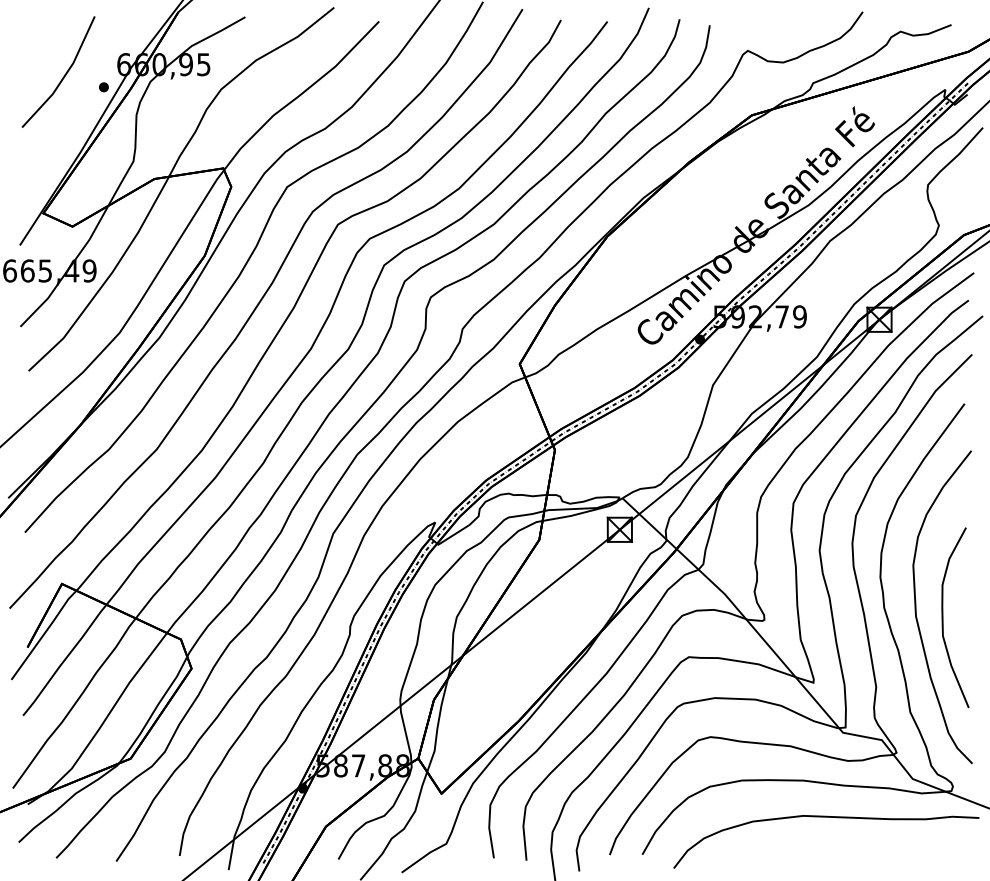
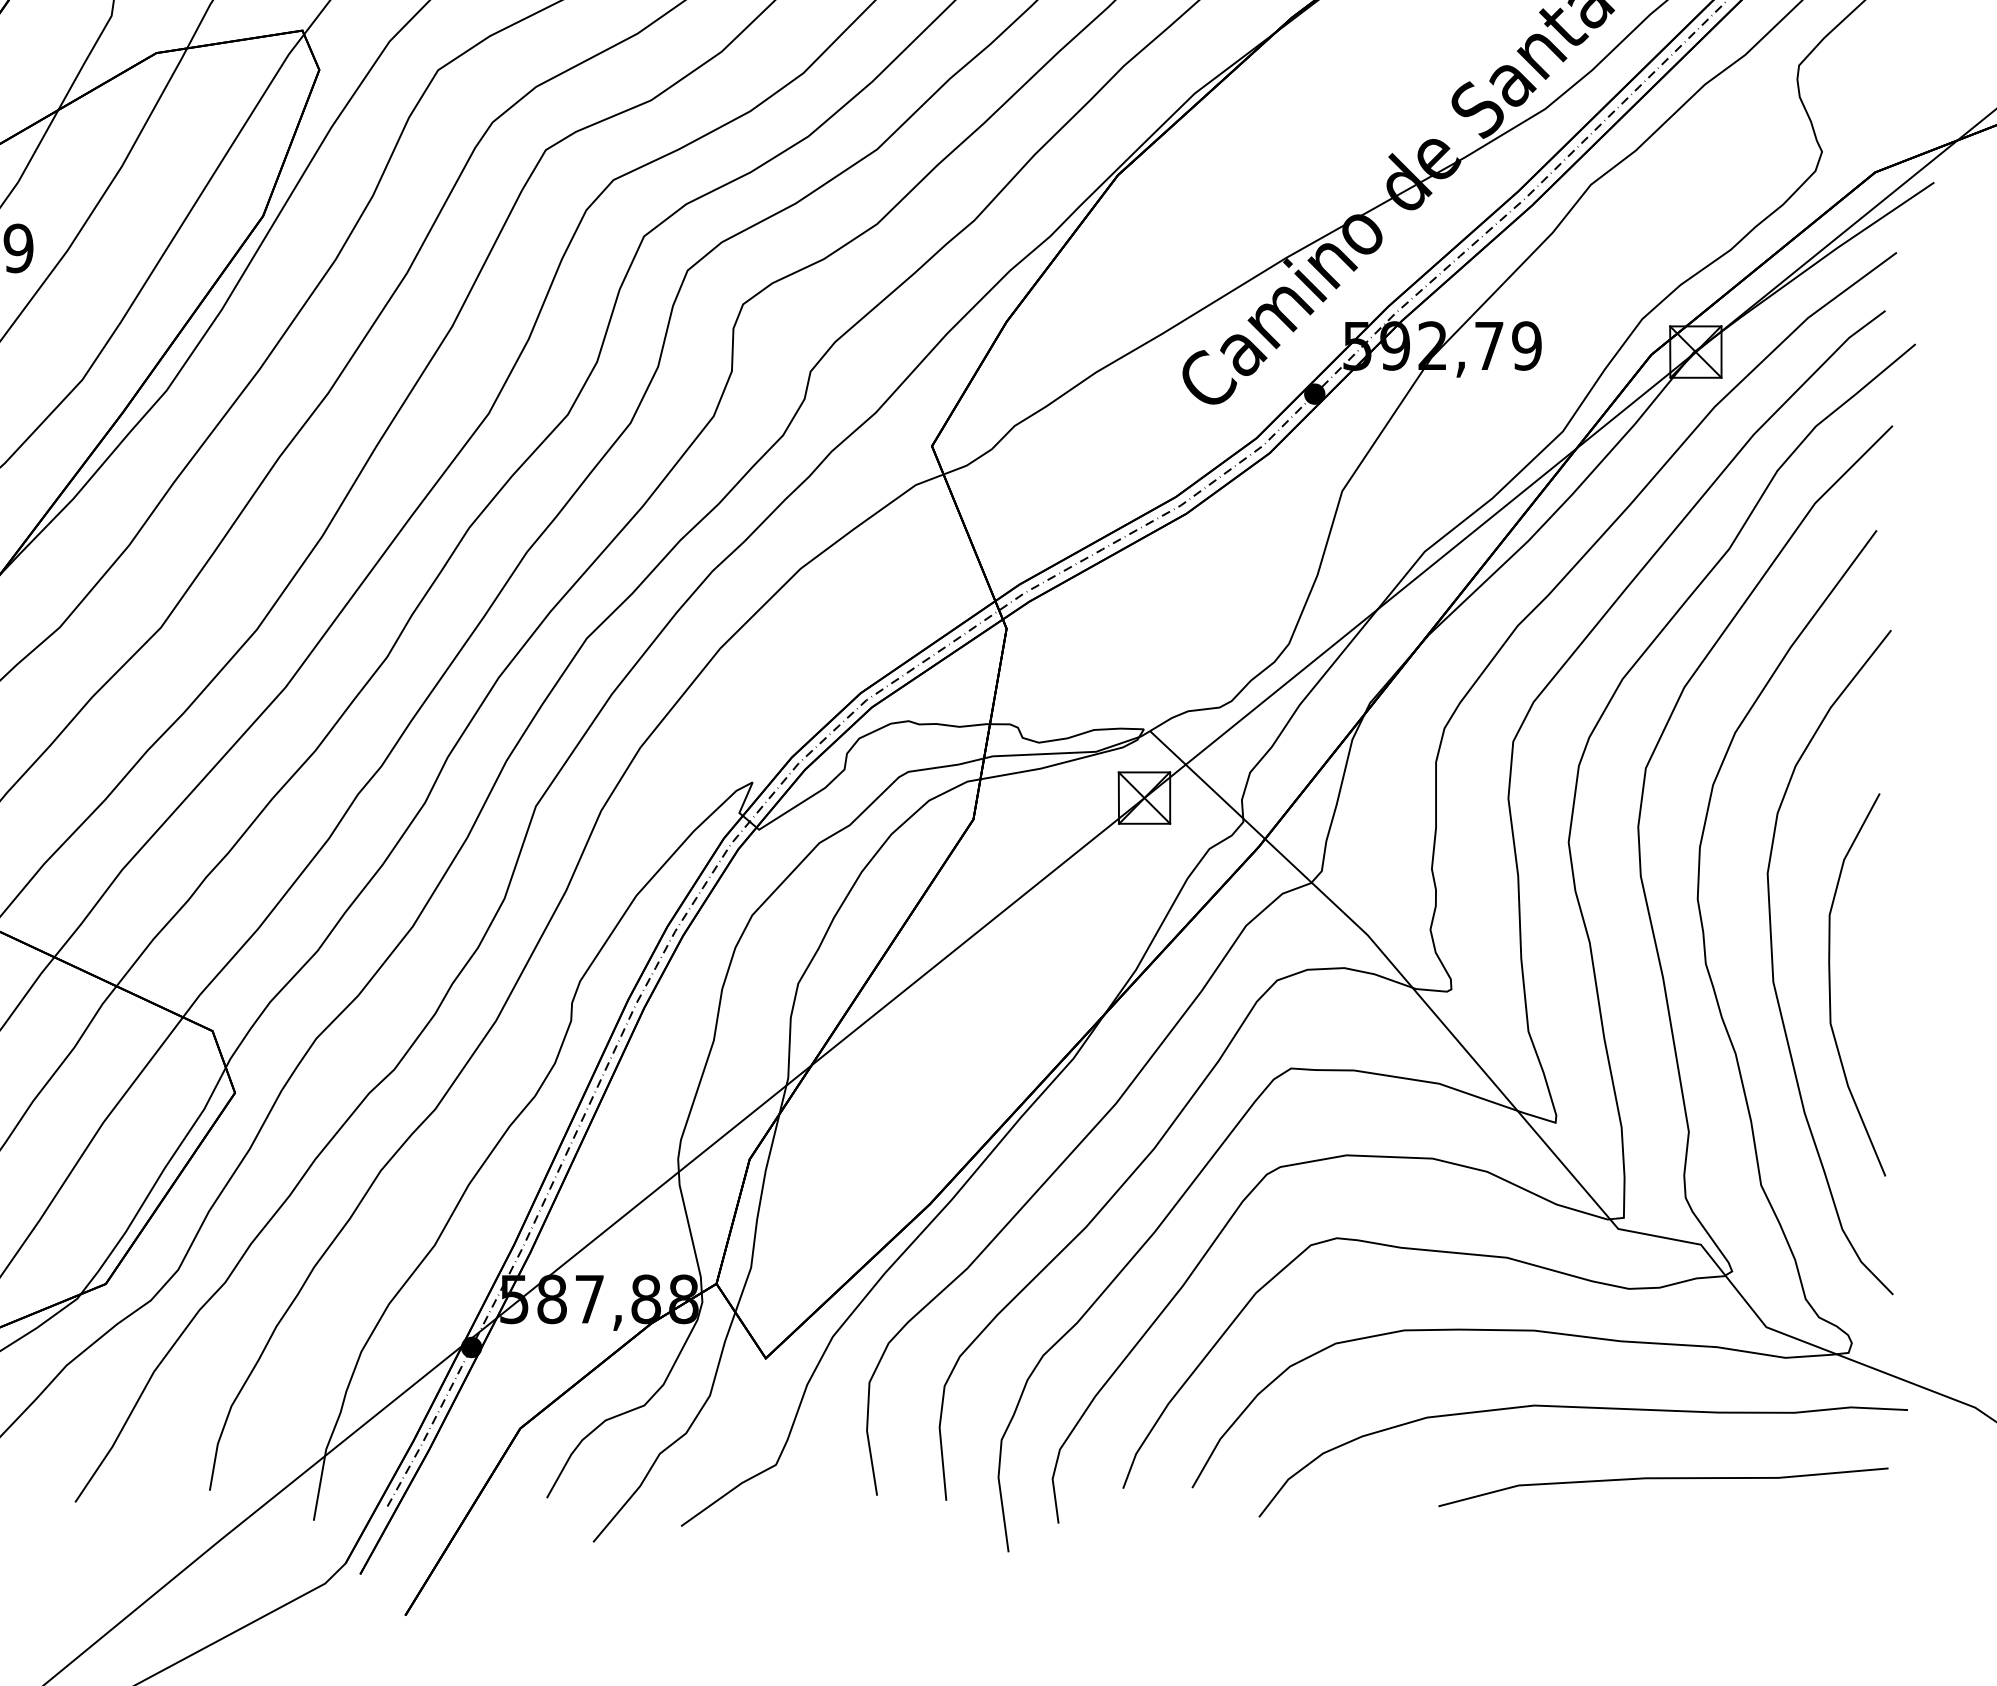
curve: (864, 850) -> (1663, 1479), added

